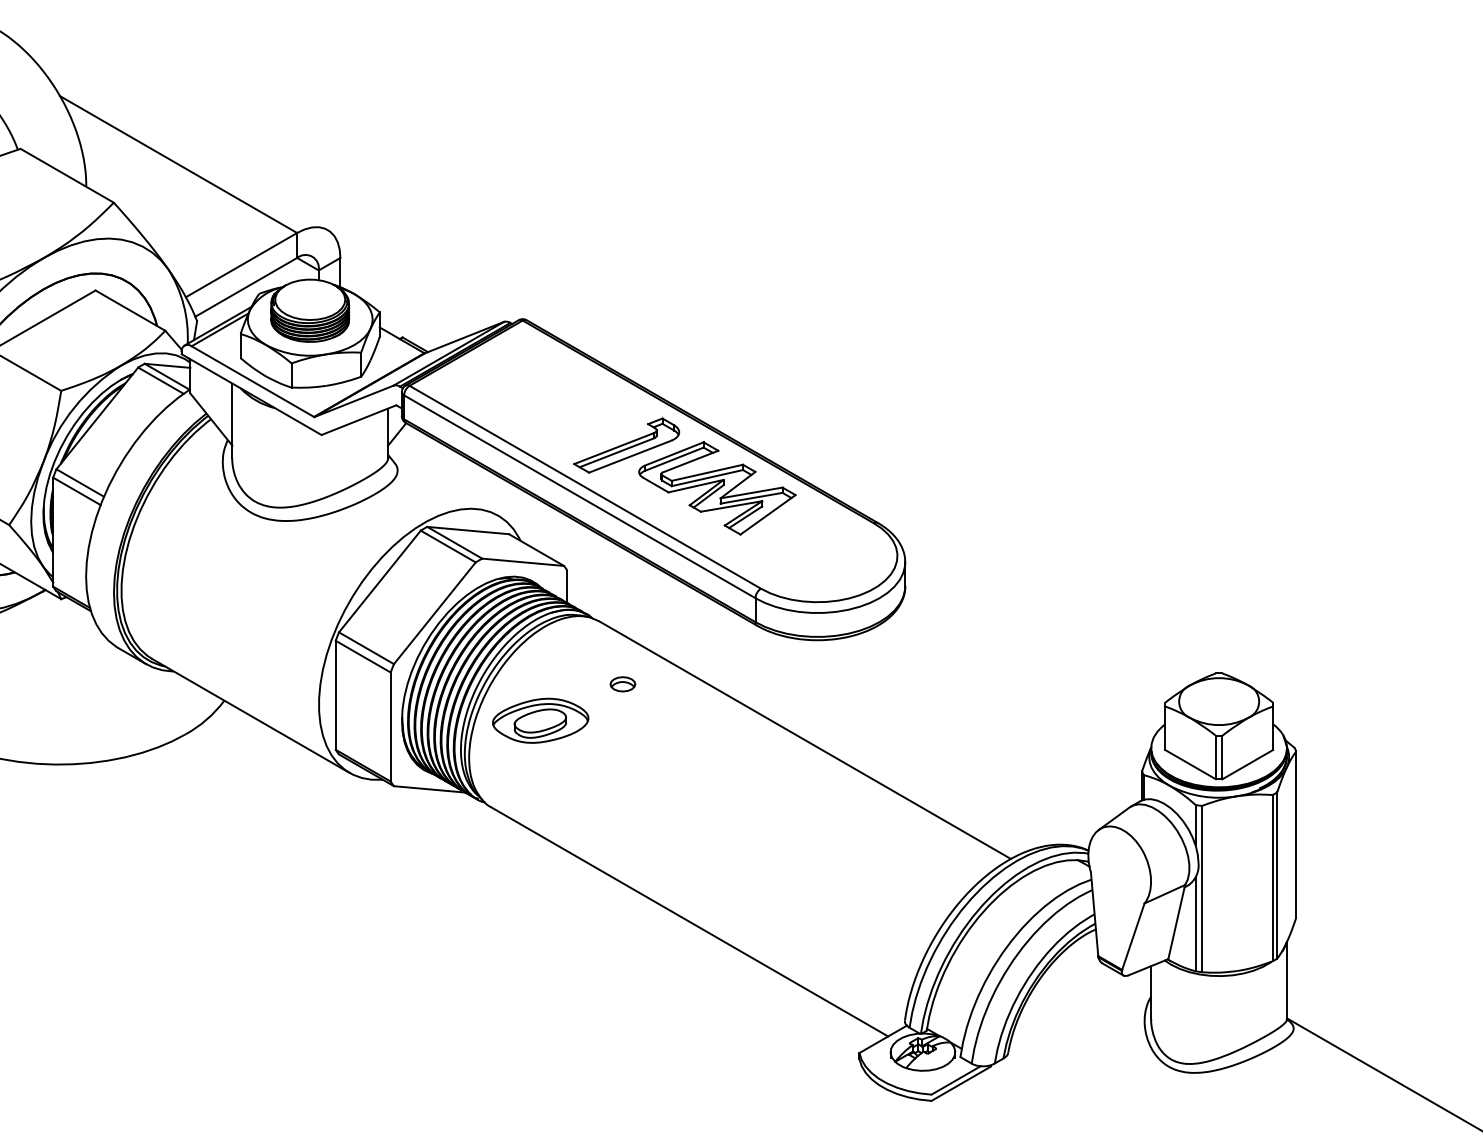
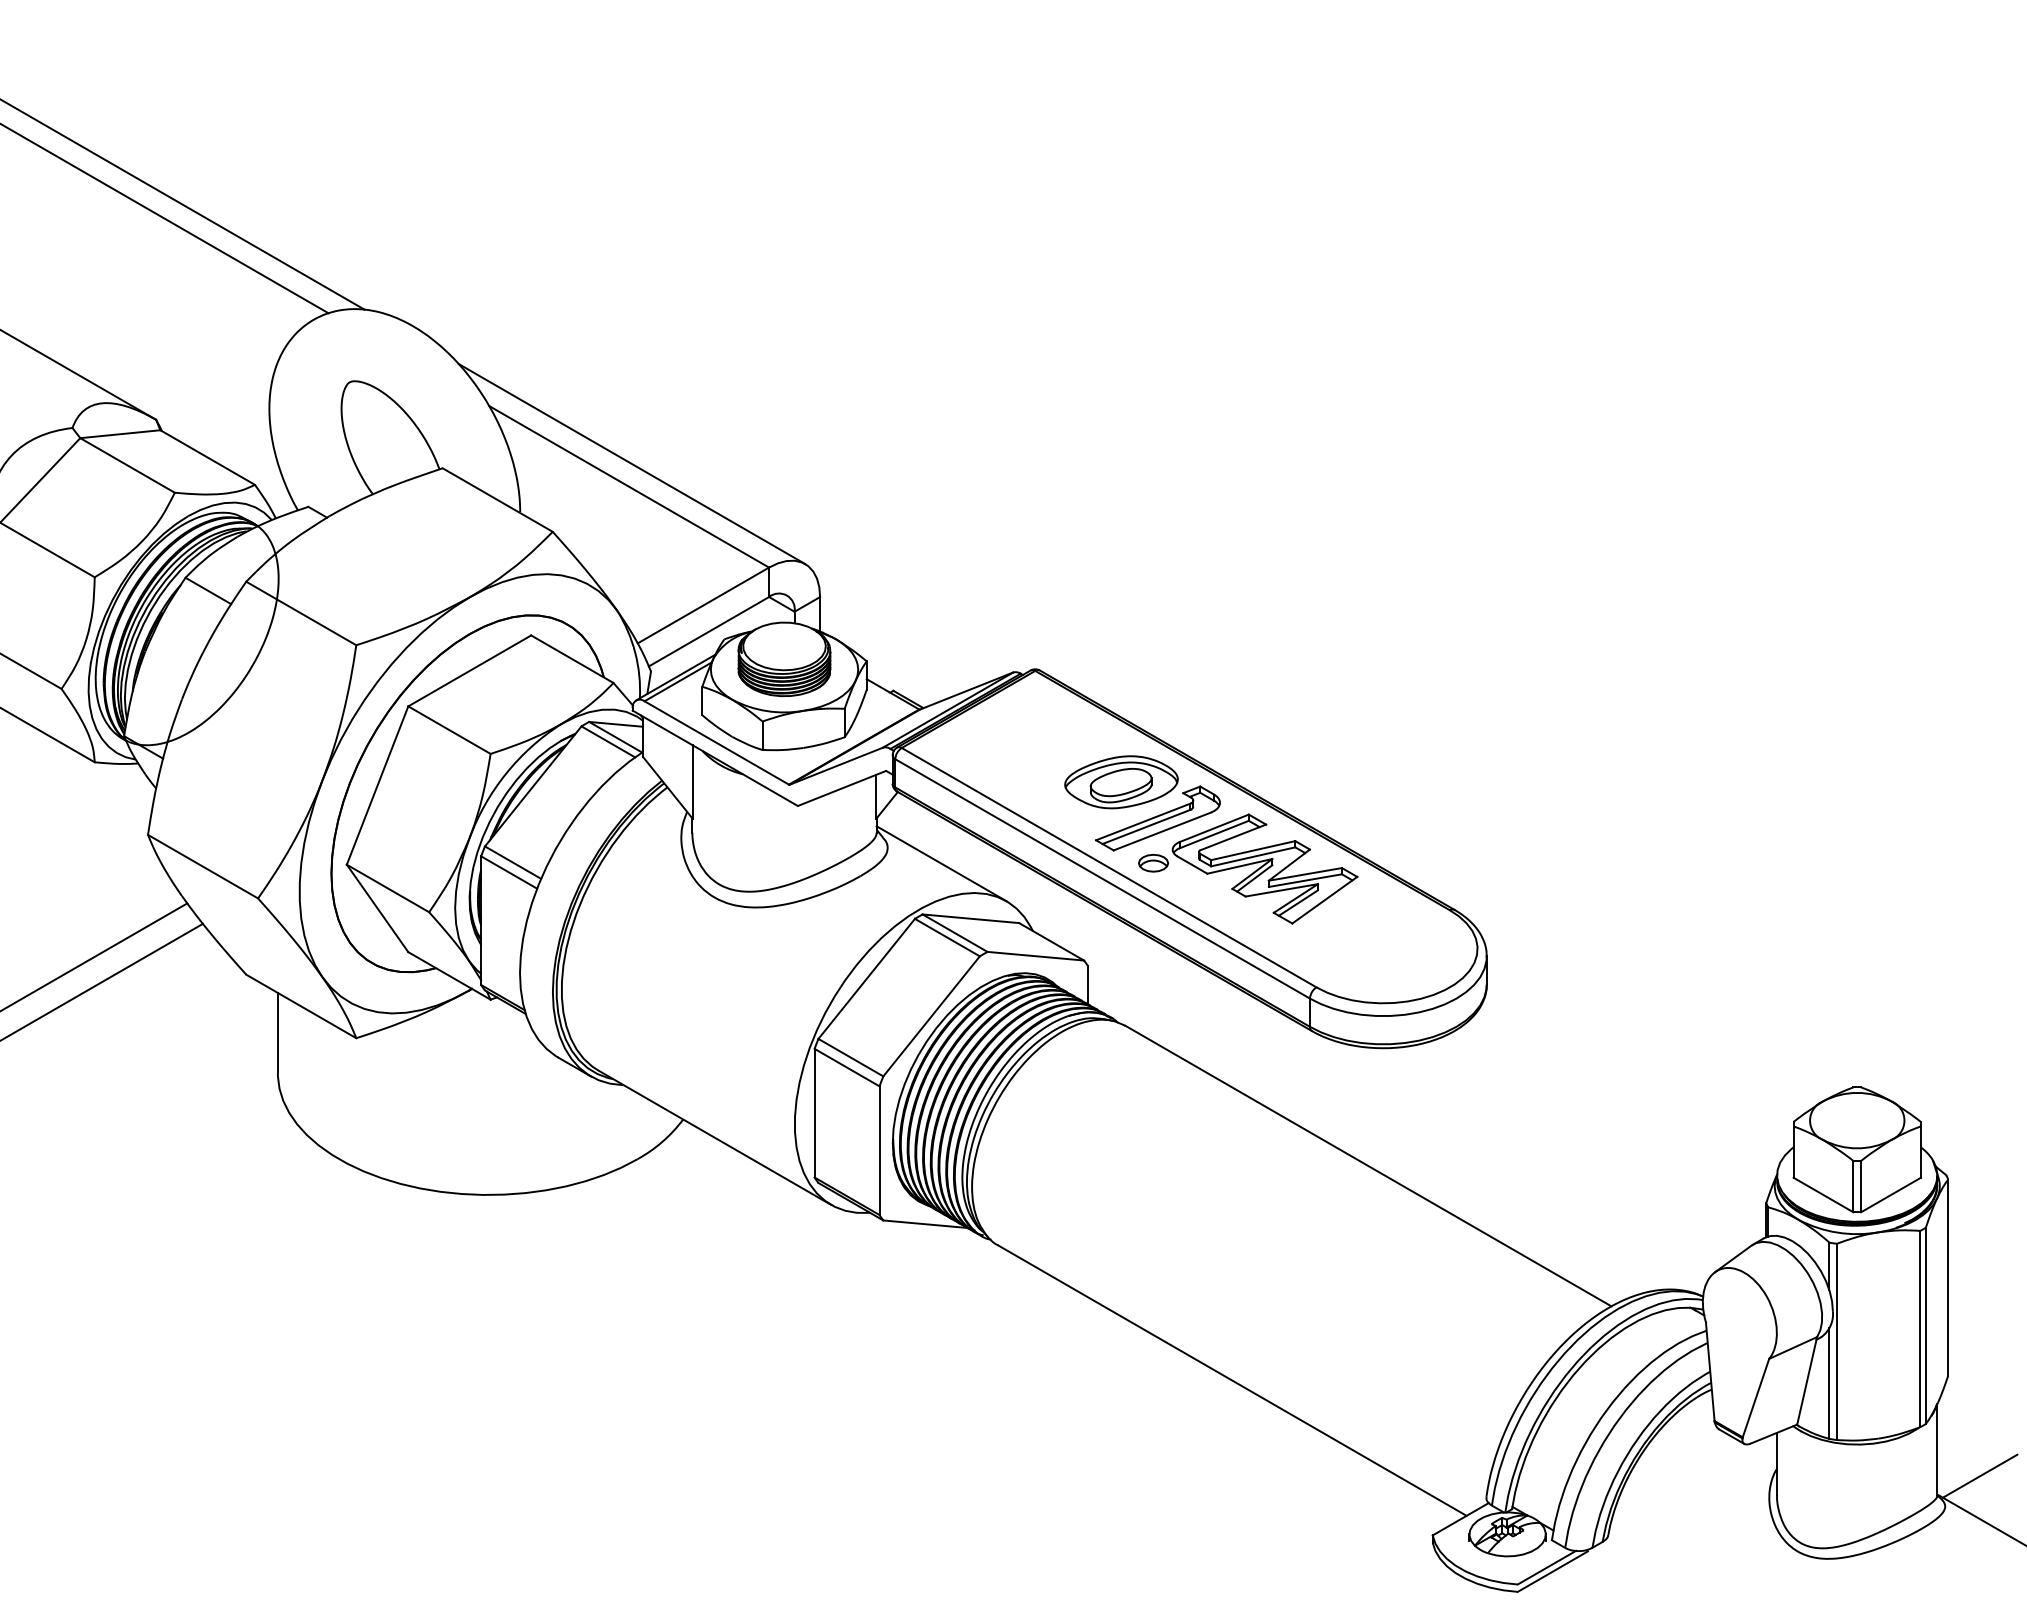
line: (180, 145) -> (631, 464), added
line: (443, 483) -> (941, 863), added
part: (622, 683) -> (1153, 862), moved
part: (540, 720) -> (1121, 782), moved
line: (1322, 1002) -> (1979, 1475), added

